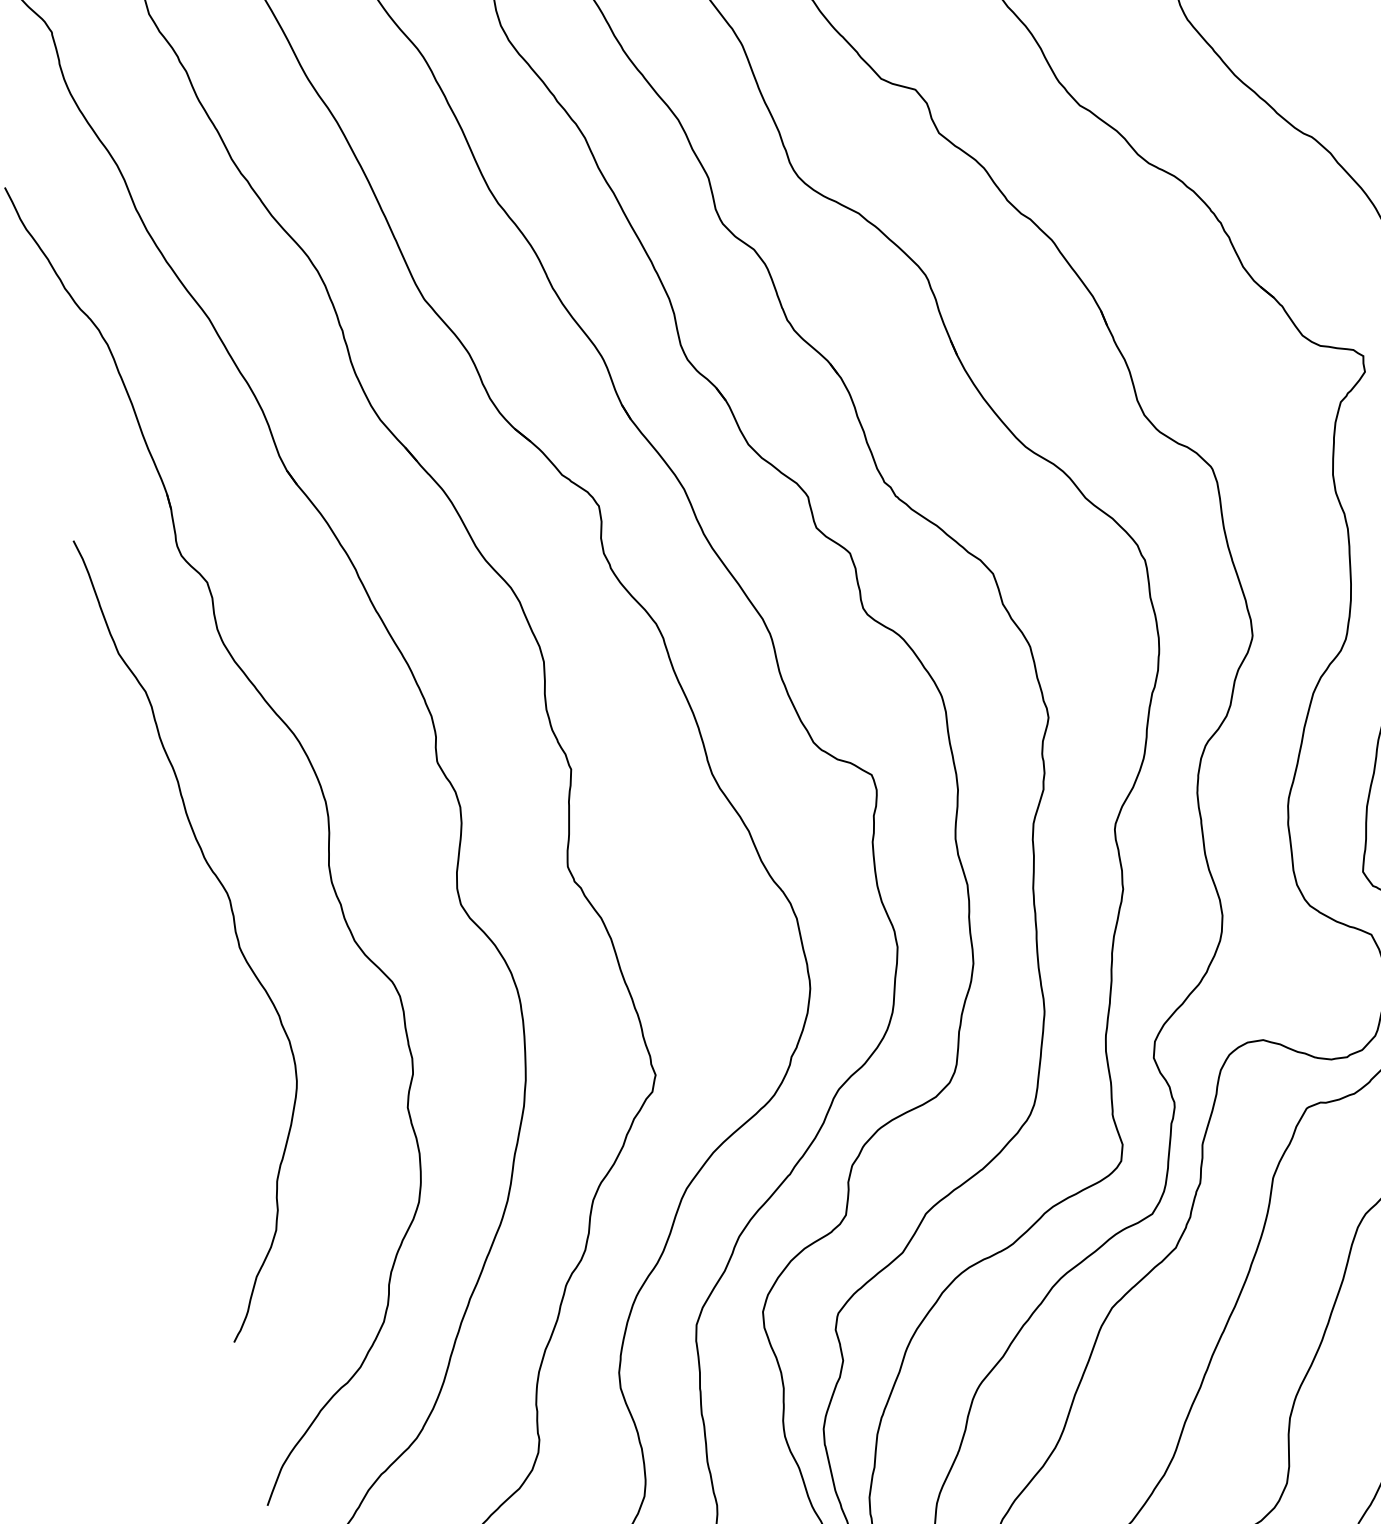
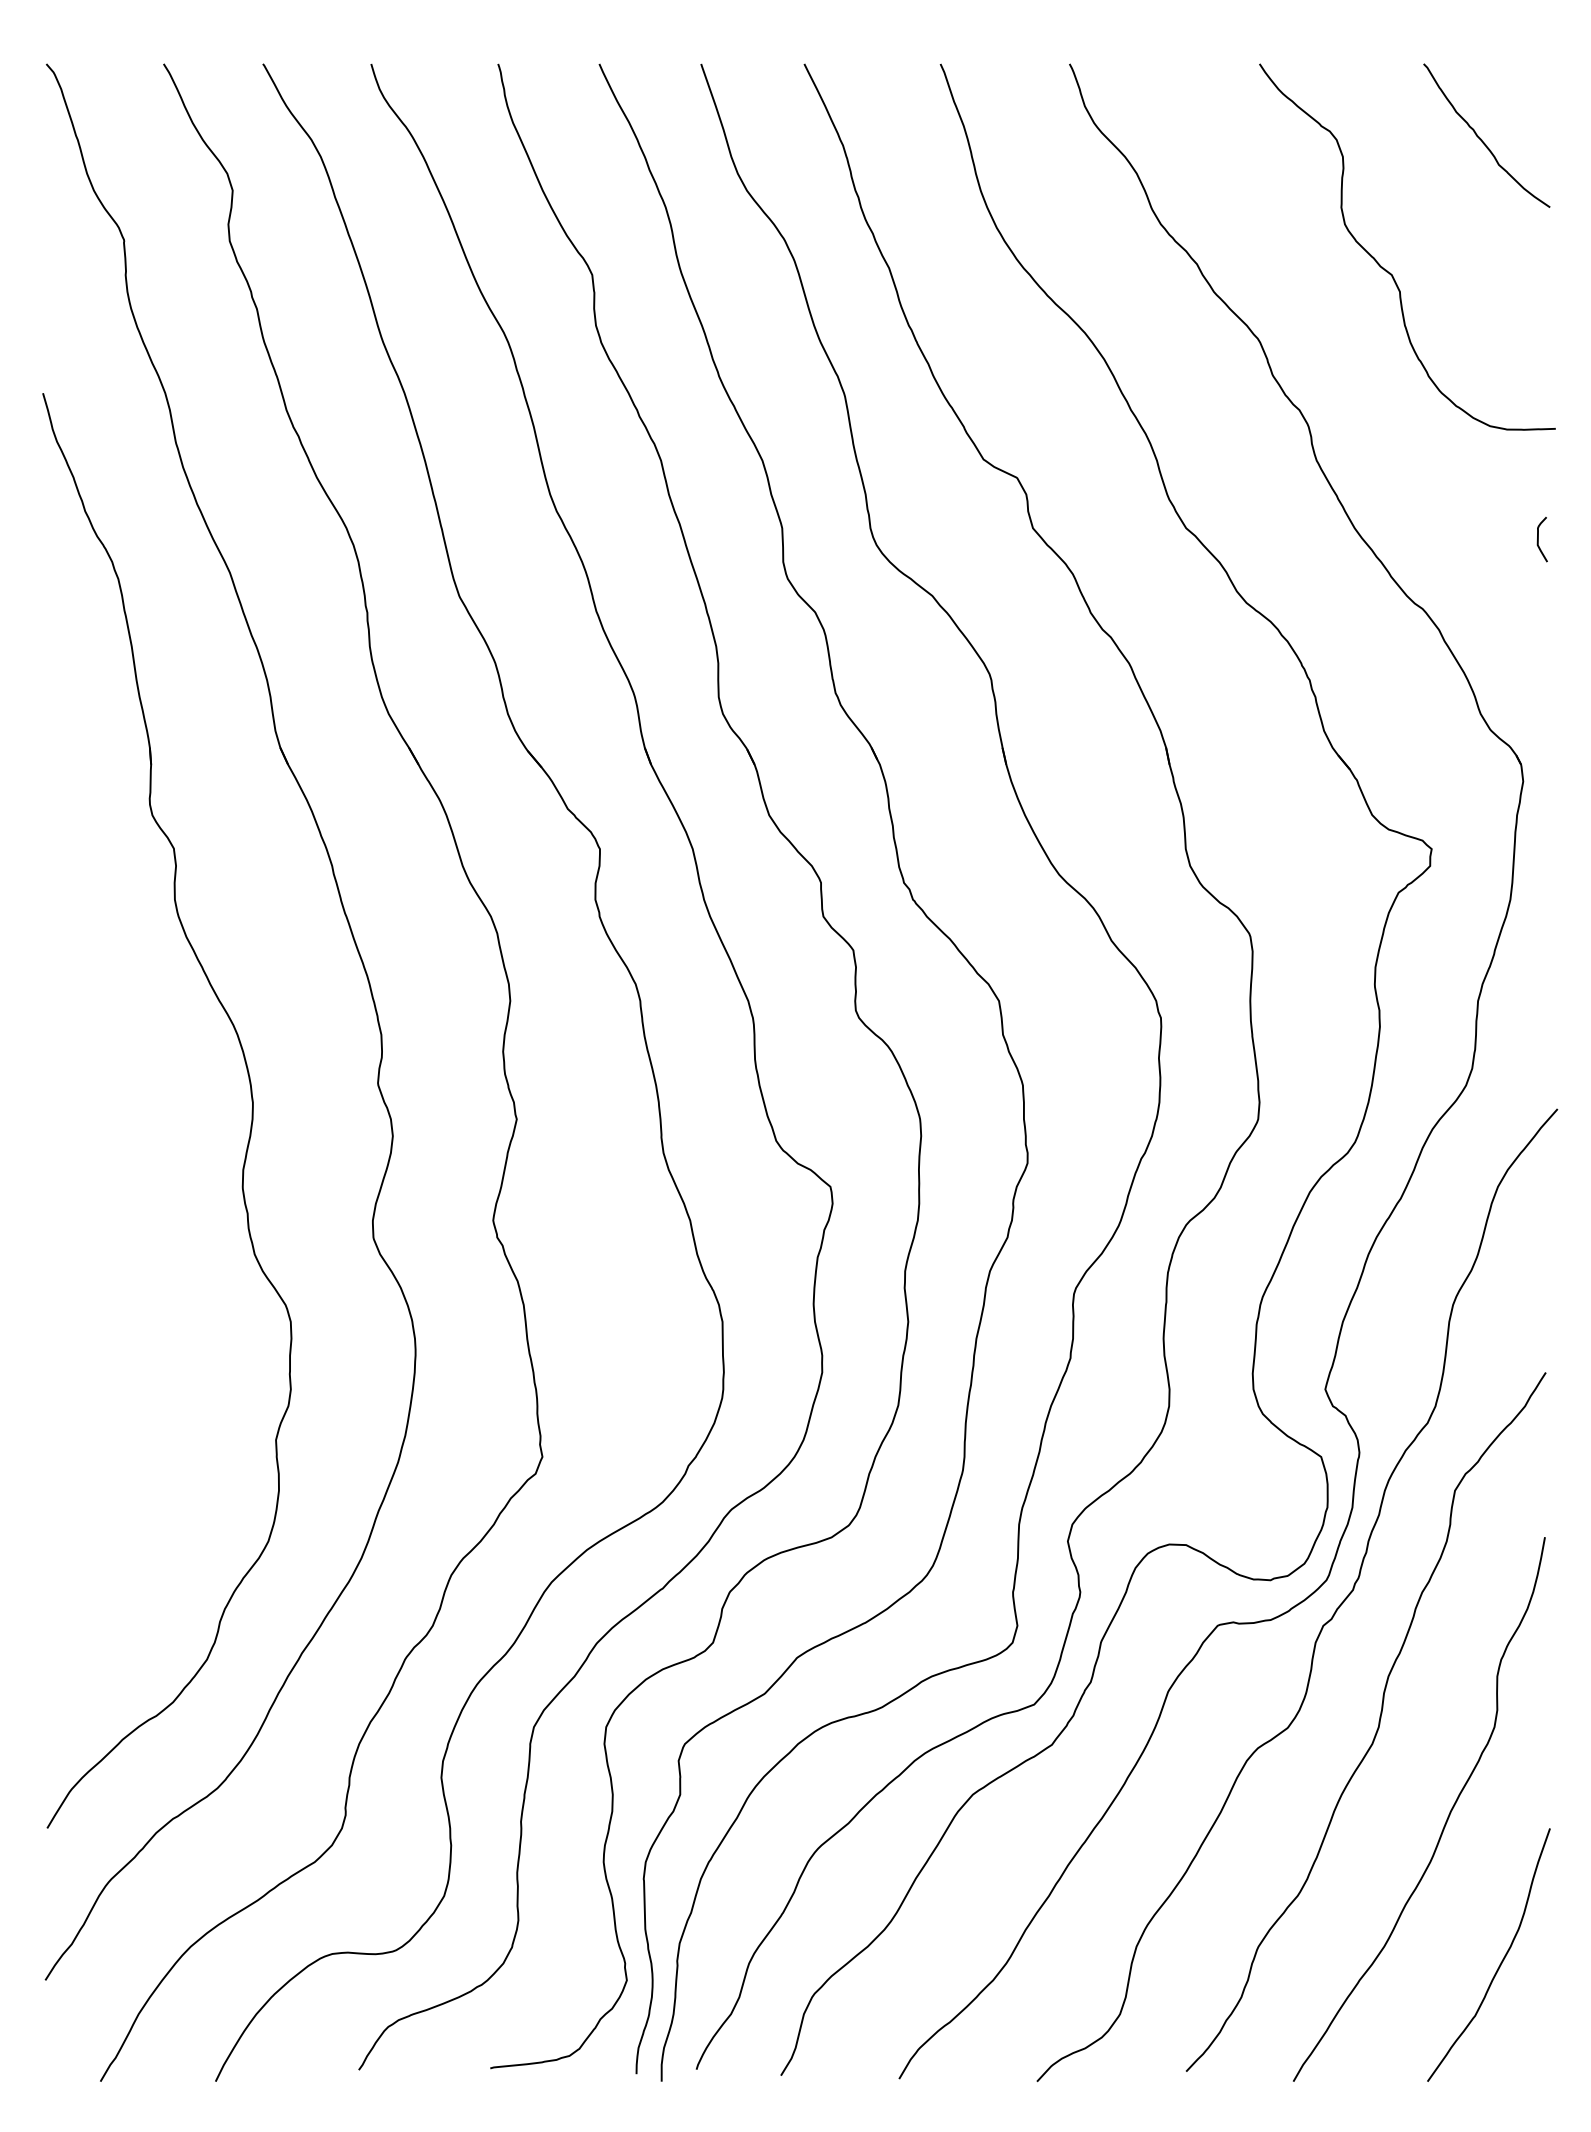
curve: (234, 925) -> (131, 1213), removed

